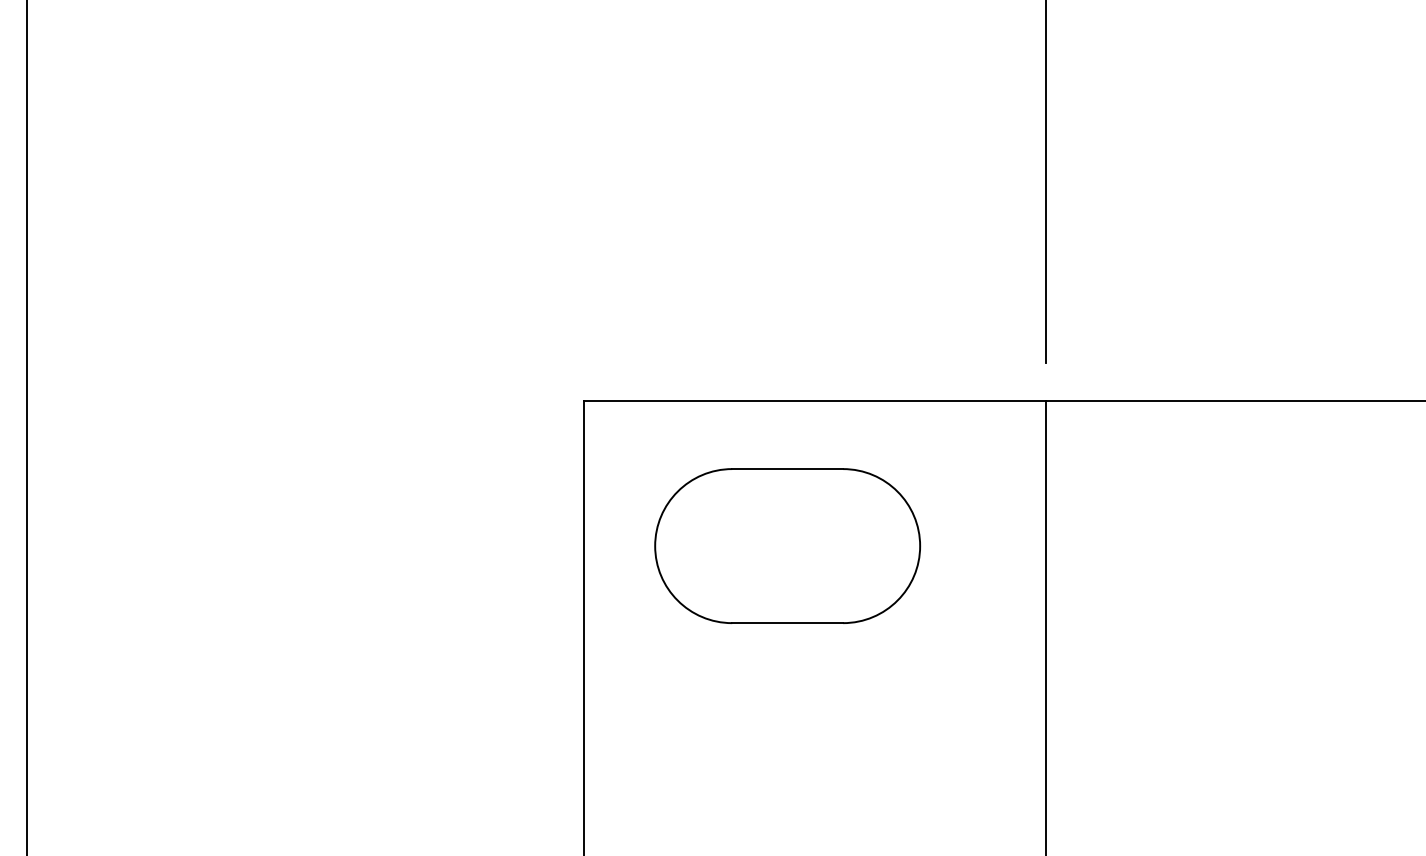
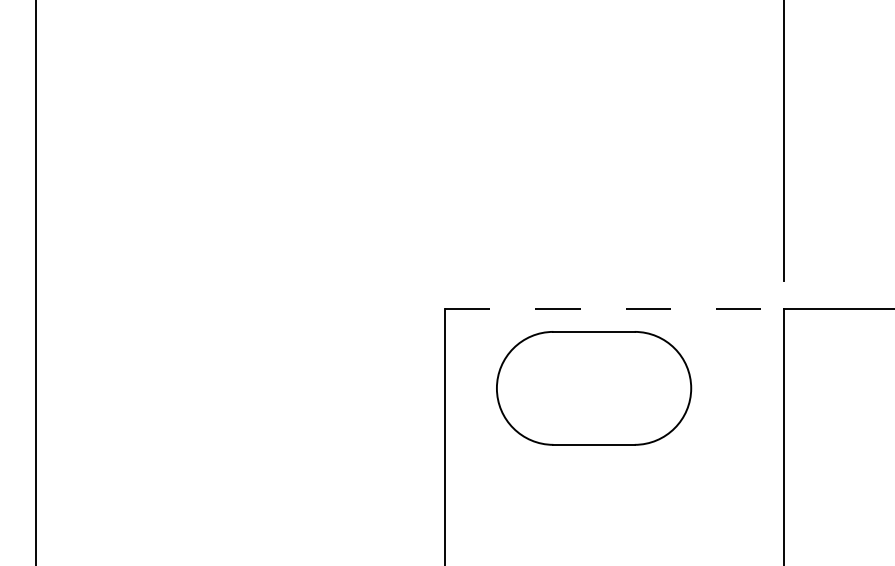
line: (815, 401) -> (614, 309), solid -> dashed
part: (787, 545) -> (593, 387), moved

